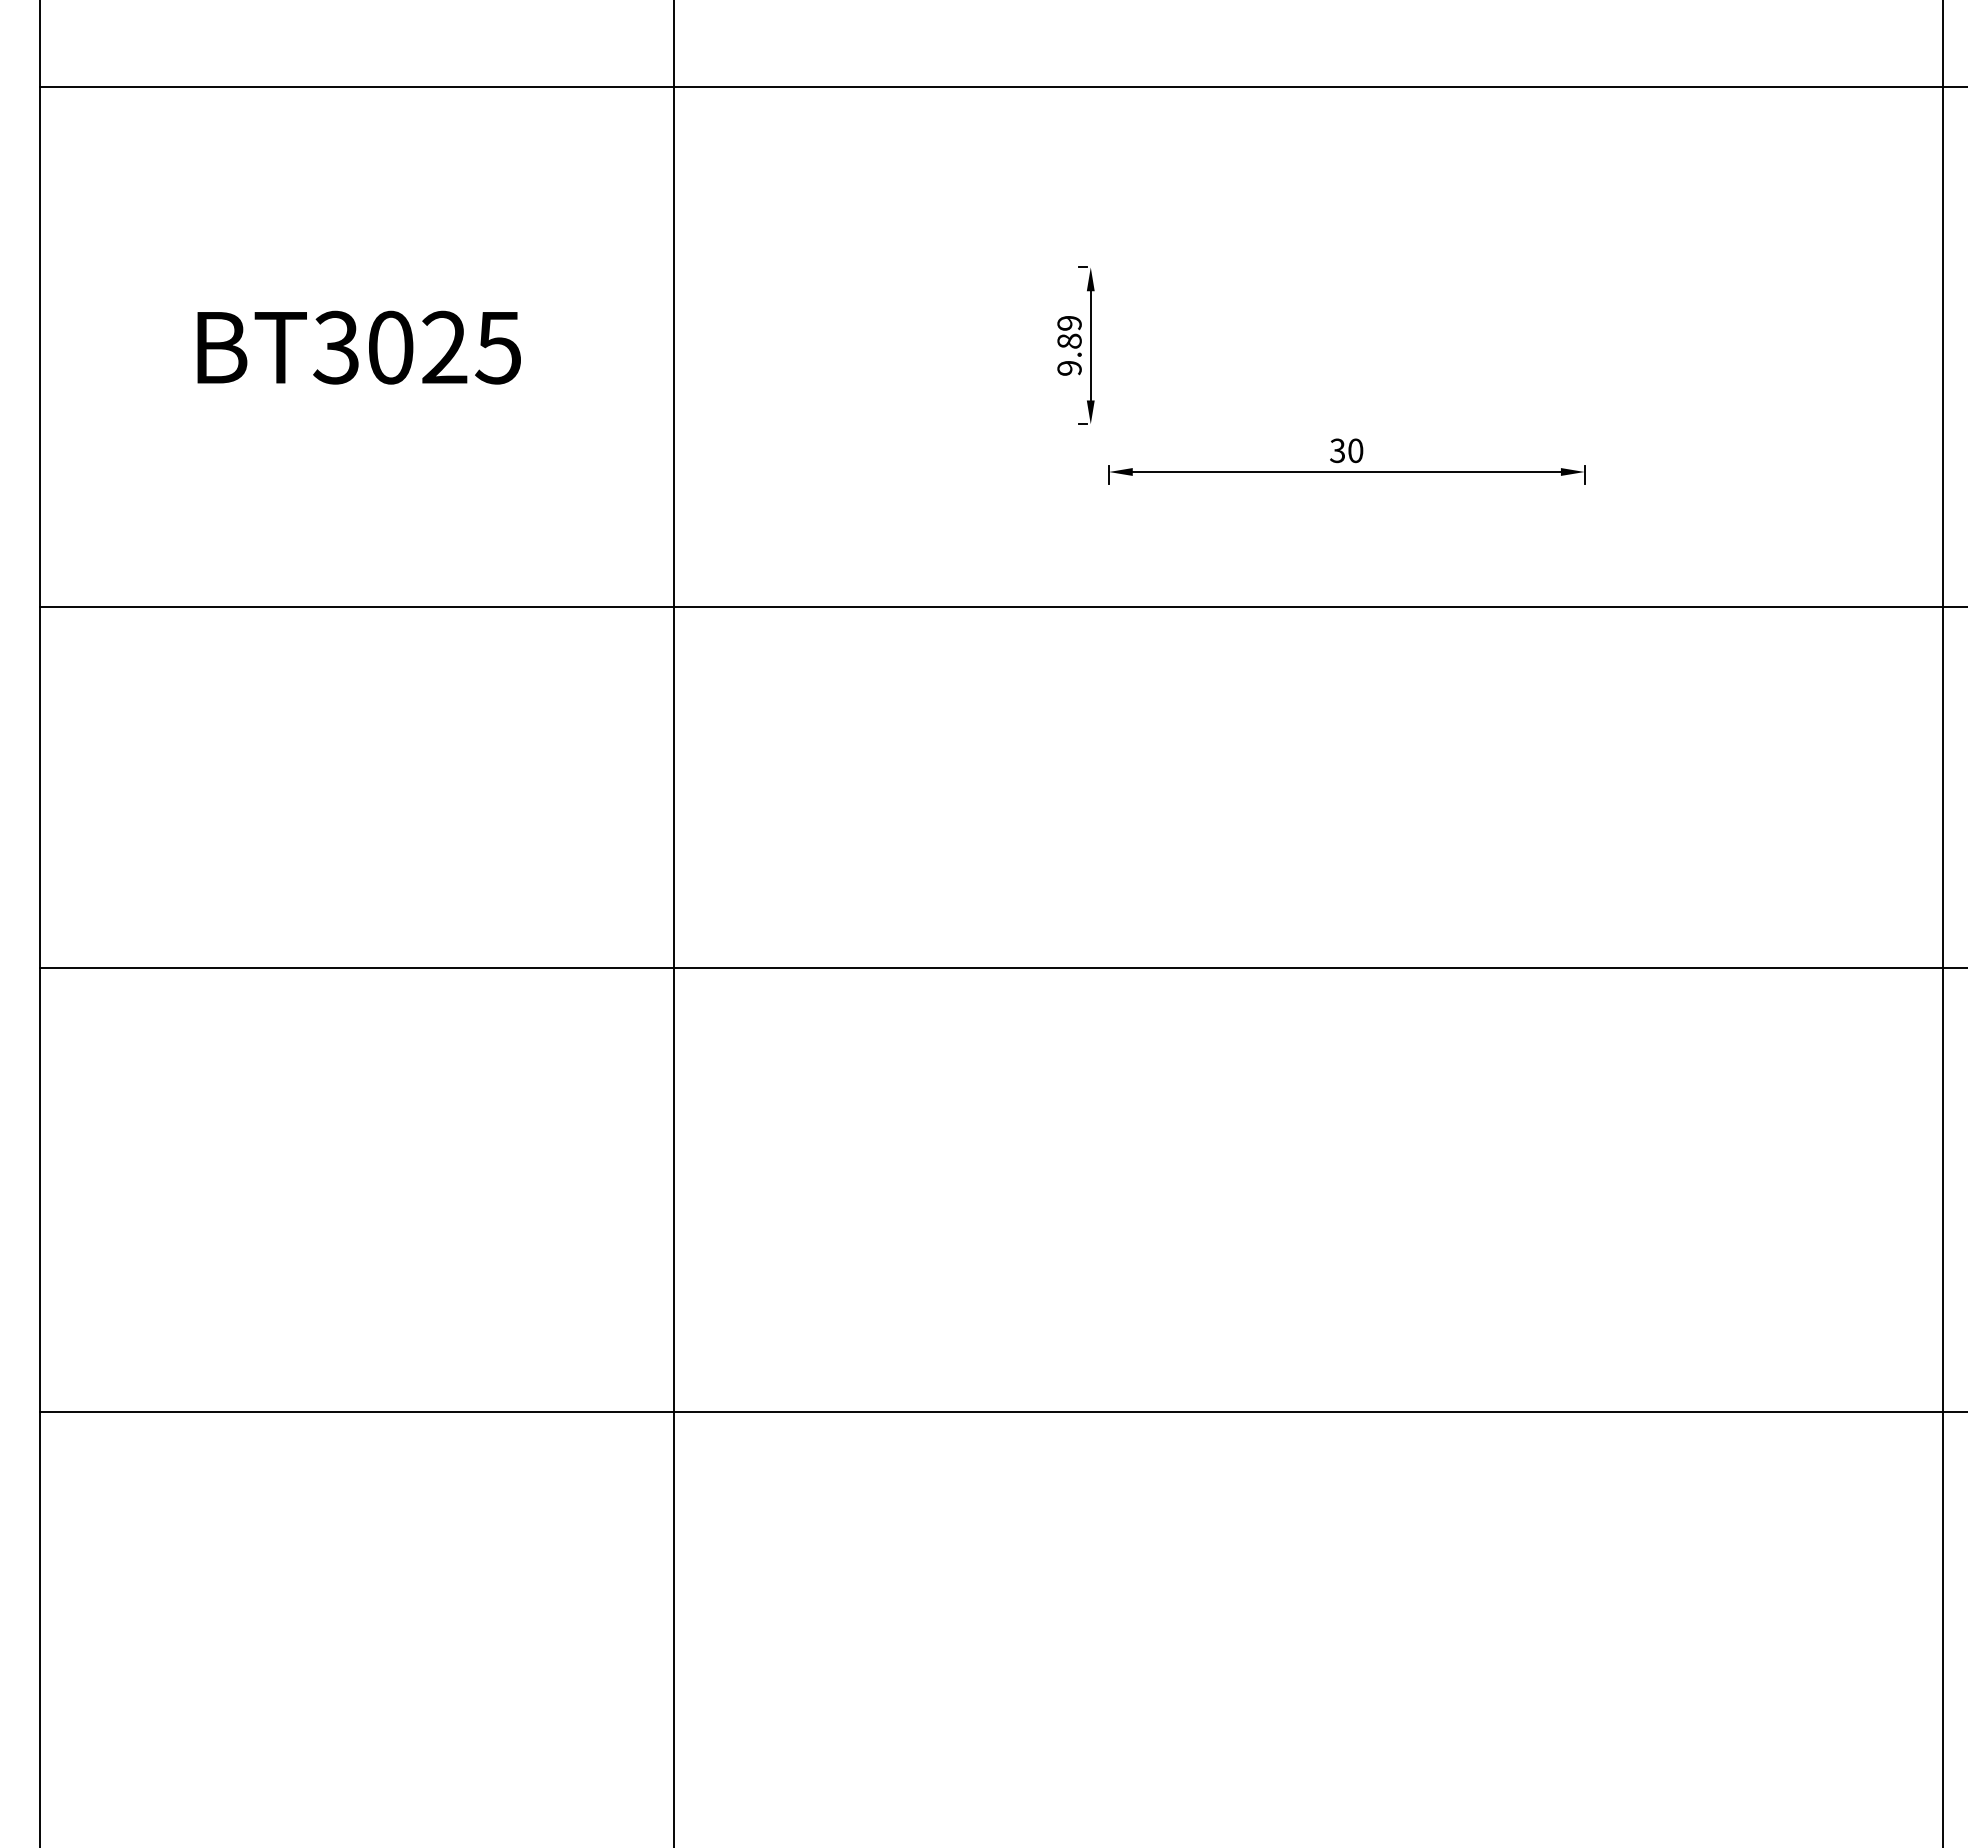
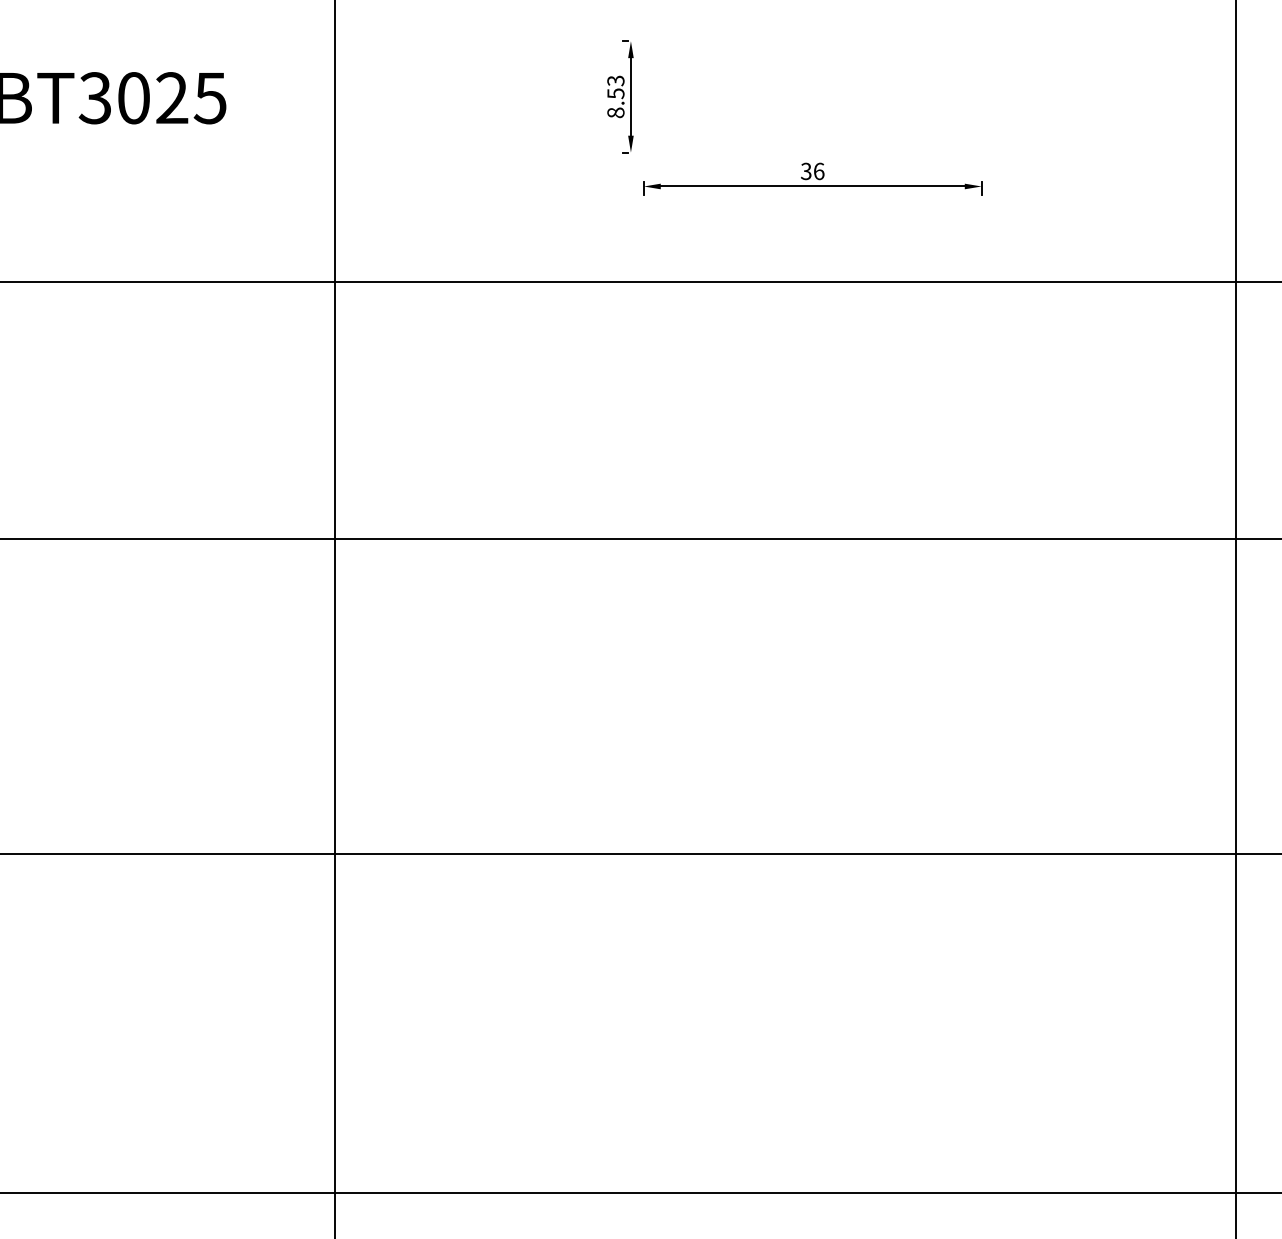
text: (1069, 345) -> (615, 96), 9.89 -> 8.53
text: (1355, 450) -> (818, 171), 30 -> 36

